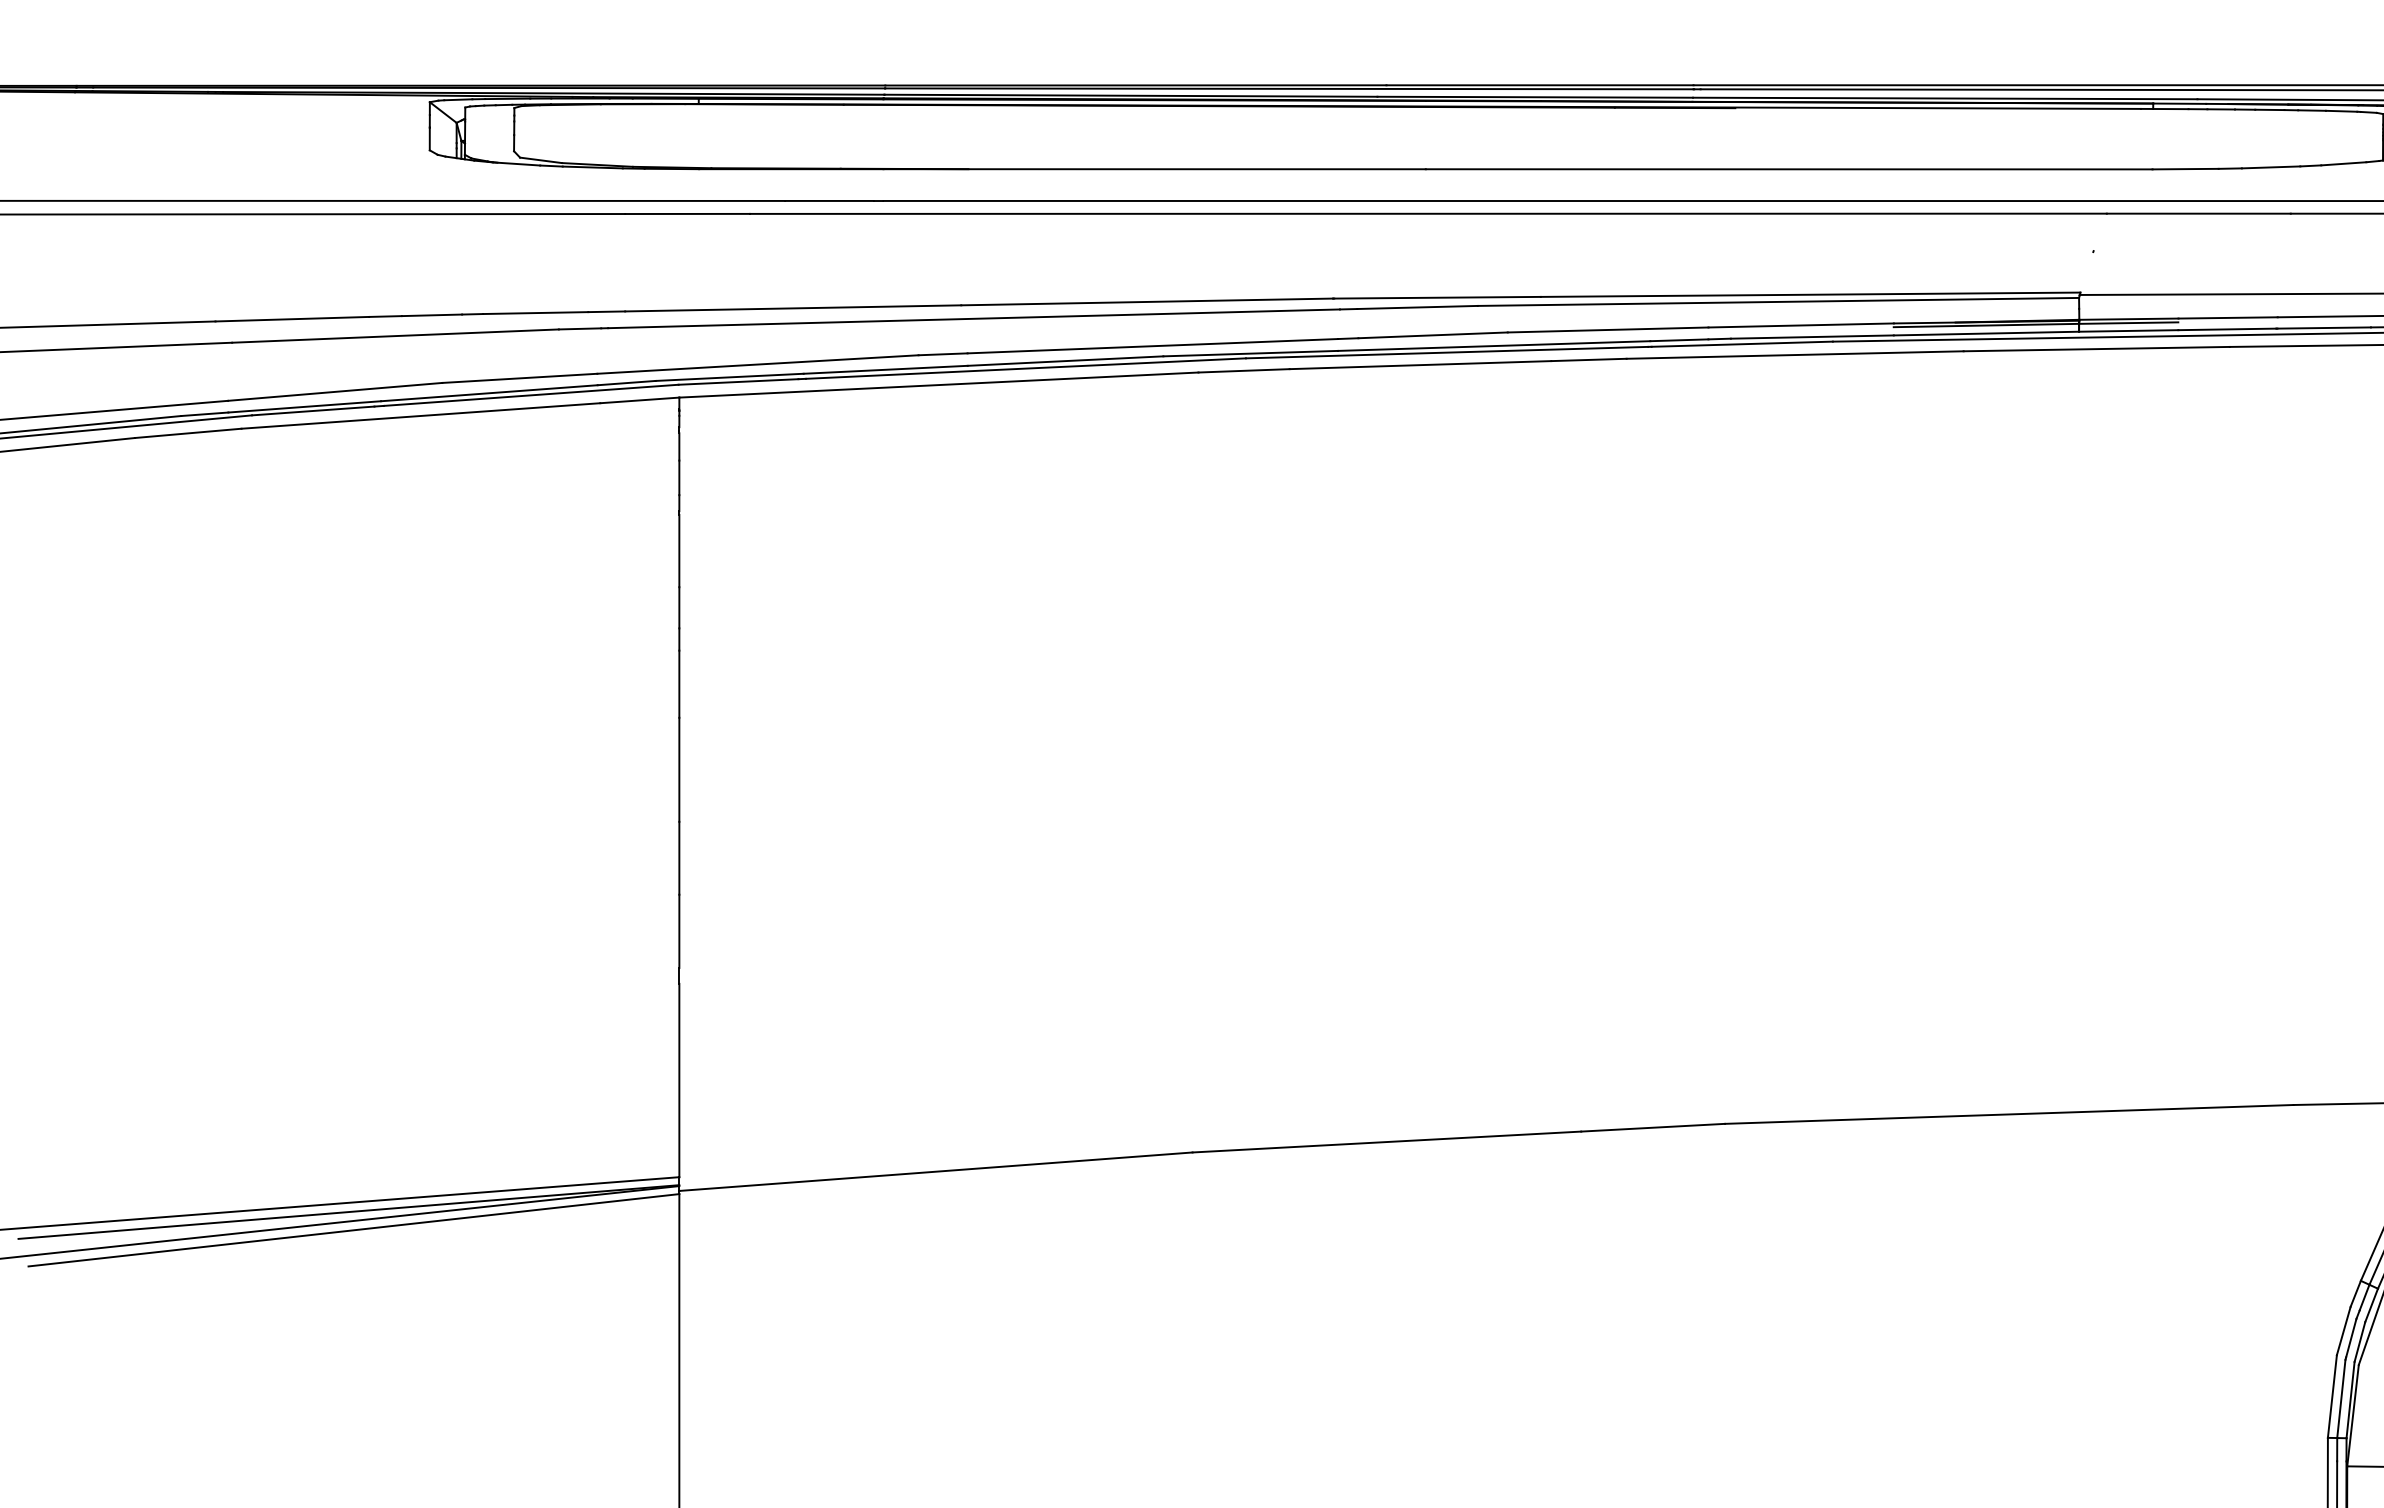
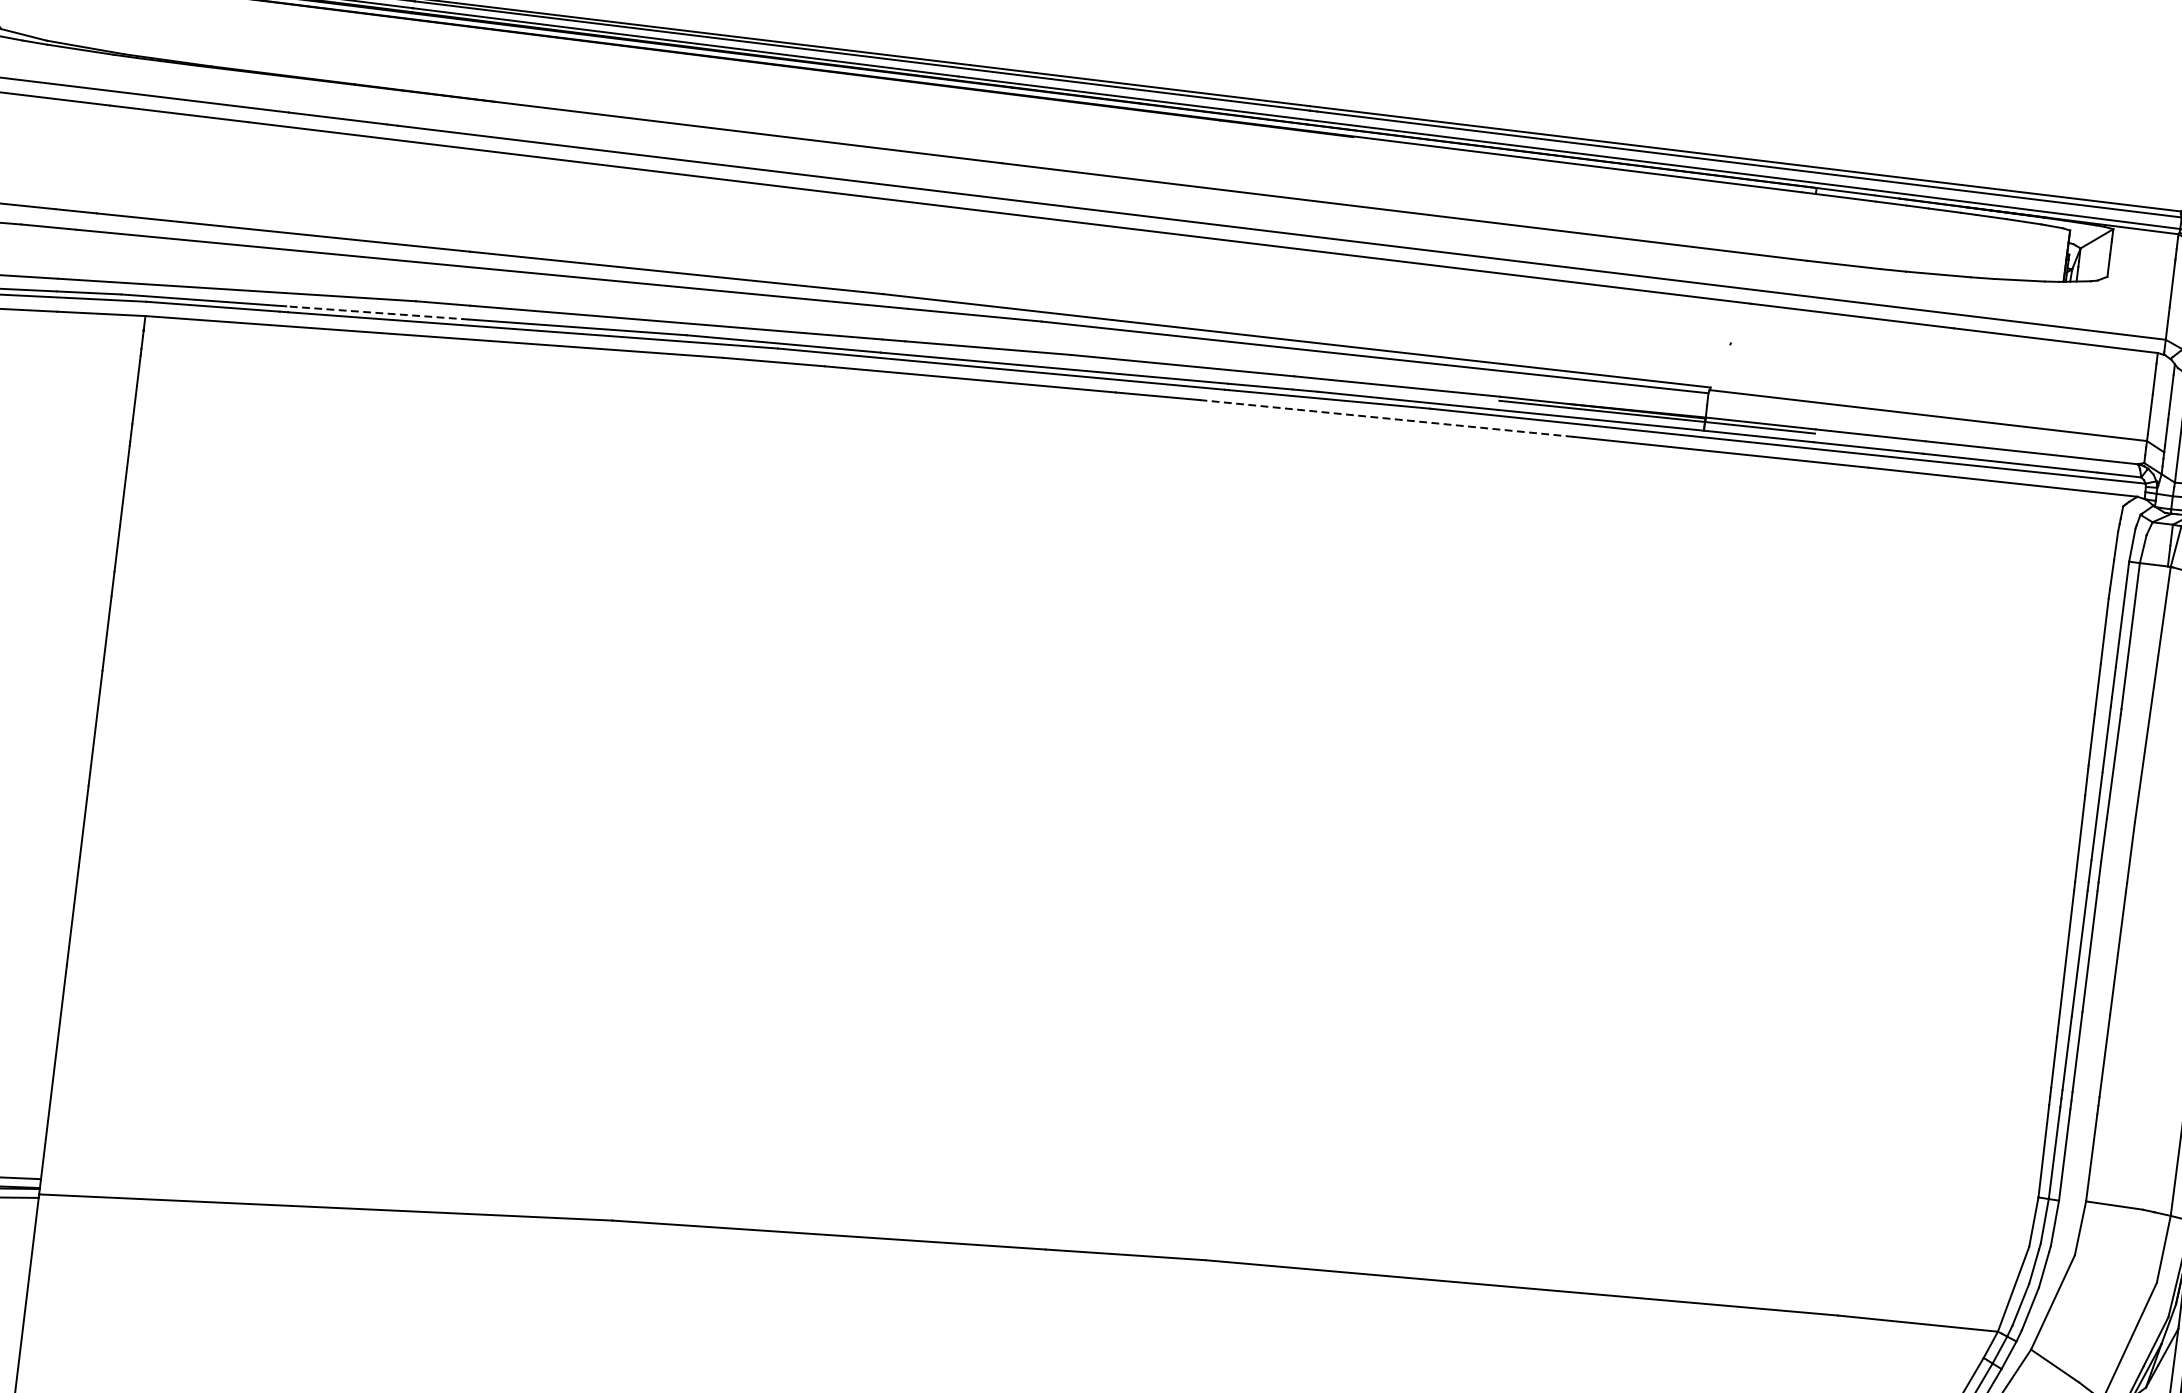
line: (1795, 355) -> (1386, 419), solid -> dashed
line: (885, 369) -> (377, 312), solid -> dashed

